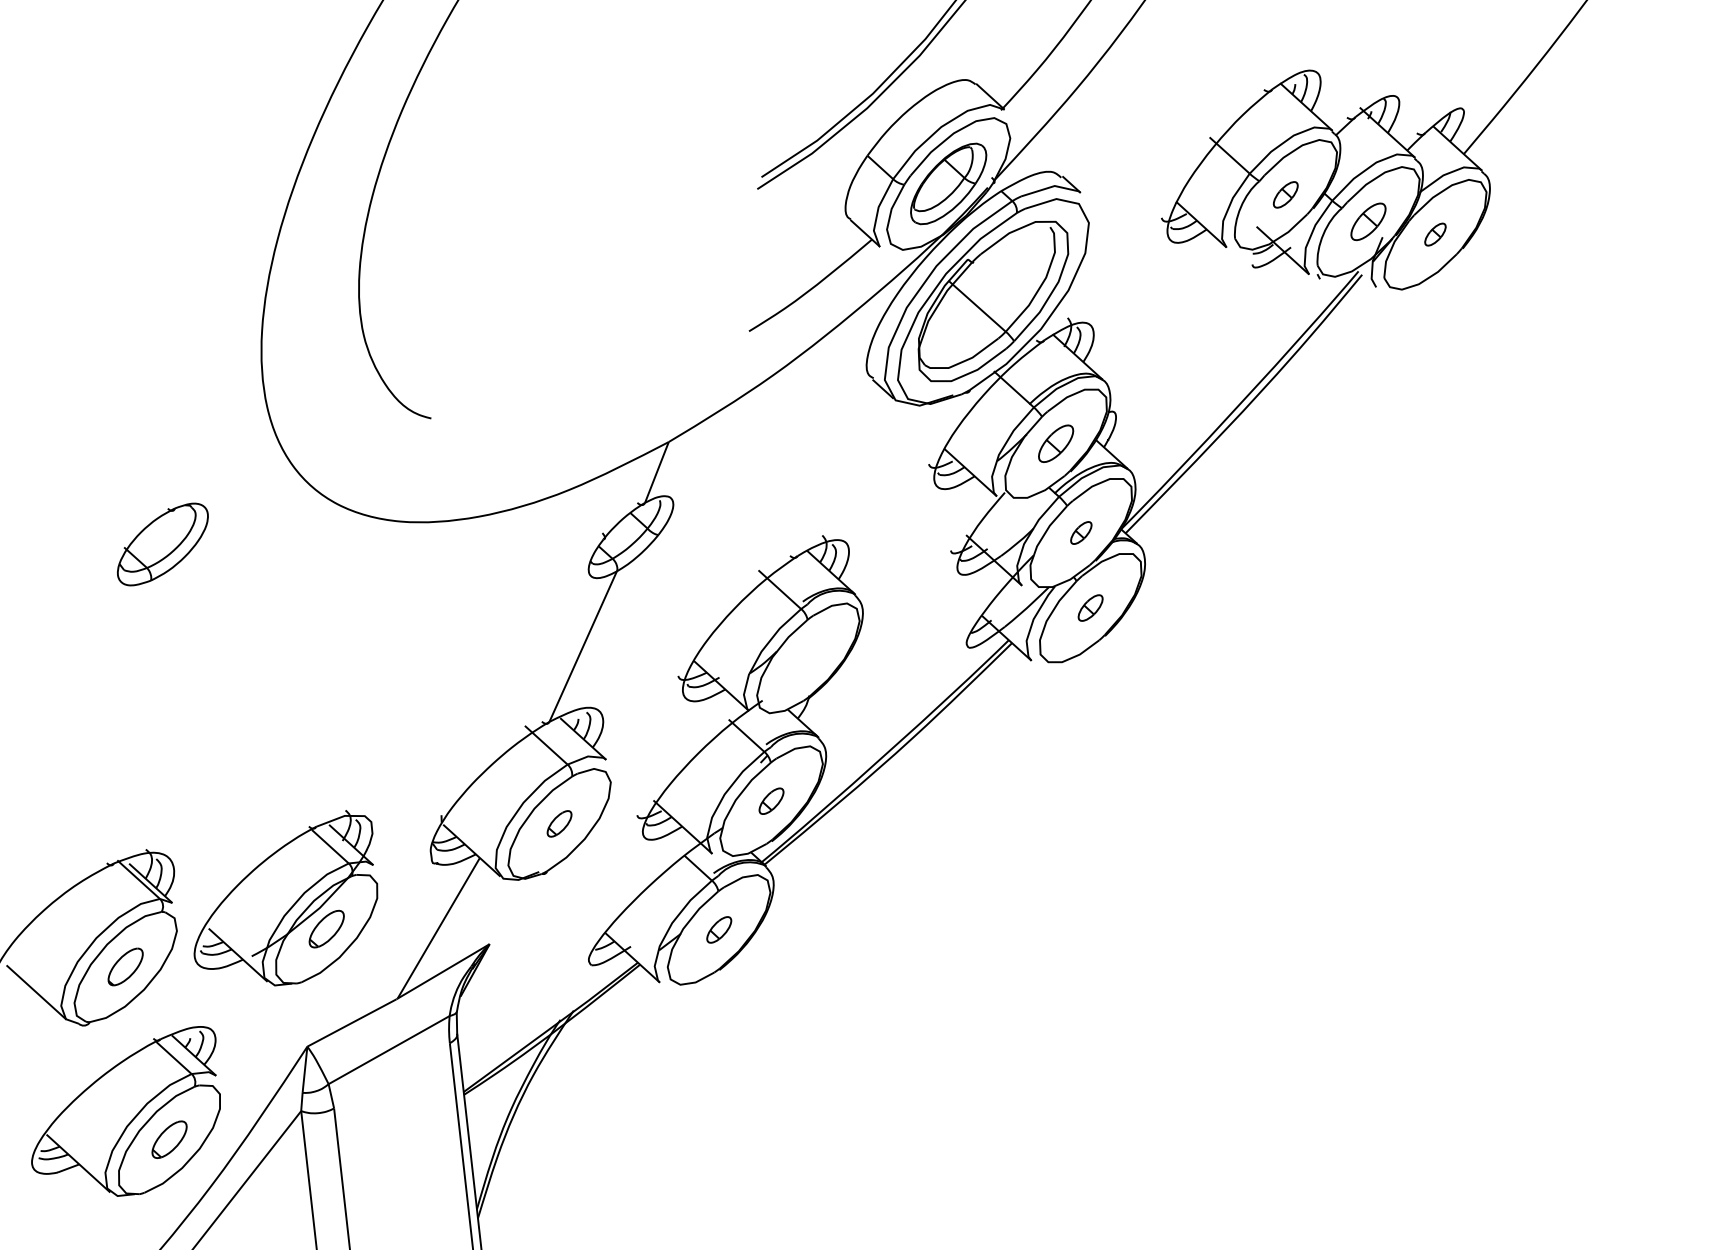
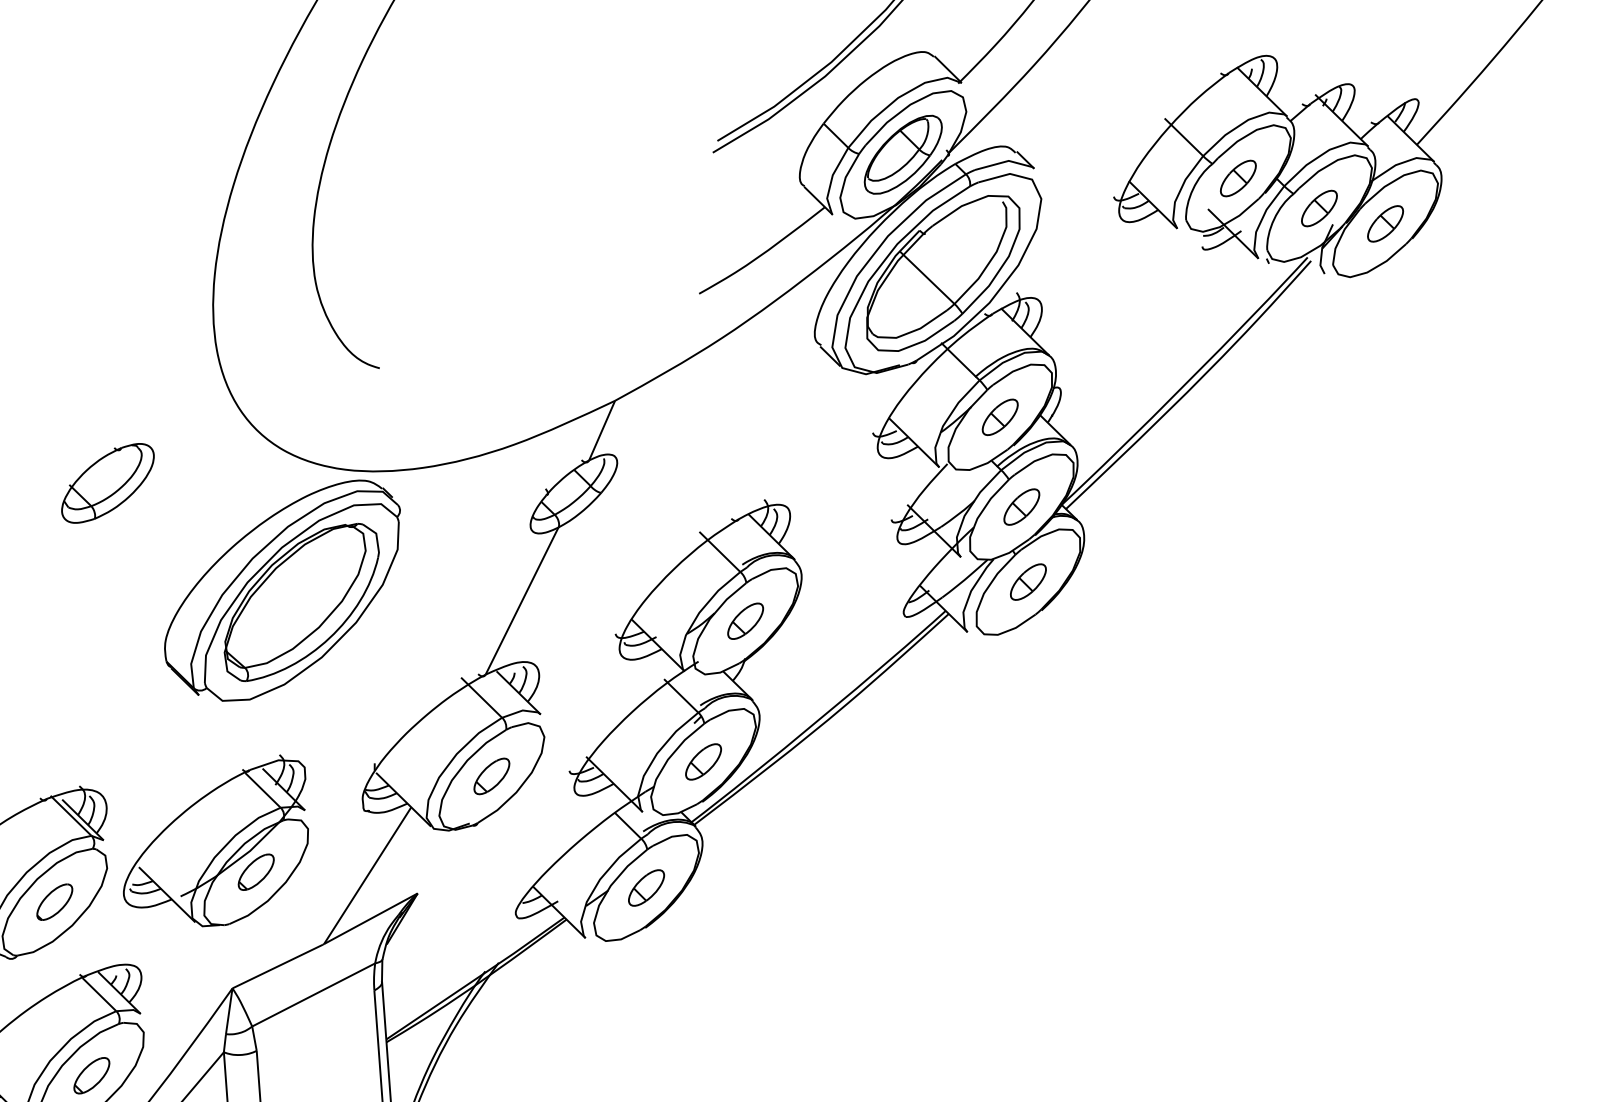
part: (1285, 194) -> (1237, 178), size x1.43
part: (1435, 234) -> (1385, 223), size x1.67
part: (1081, 532) -> (1022, 506), size x1.67
part: (1090, 607) -> (1028, 581), size x1.43
part: (341, 645) -> (281, 590), added
part: (808, 658) -> (745, 621), added
part: (771, 801) -> (703, 762), size x1.43
part: (559, 823) -> (491, 776), size x1.43
part: (719, 929) -> (646, 887), size x1.43

